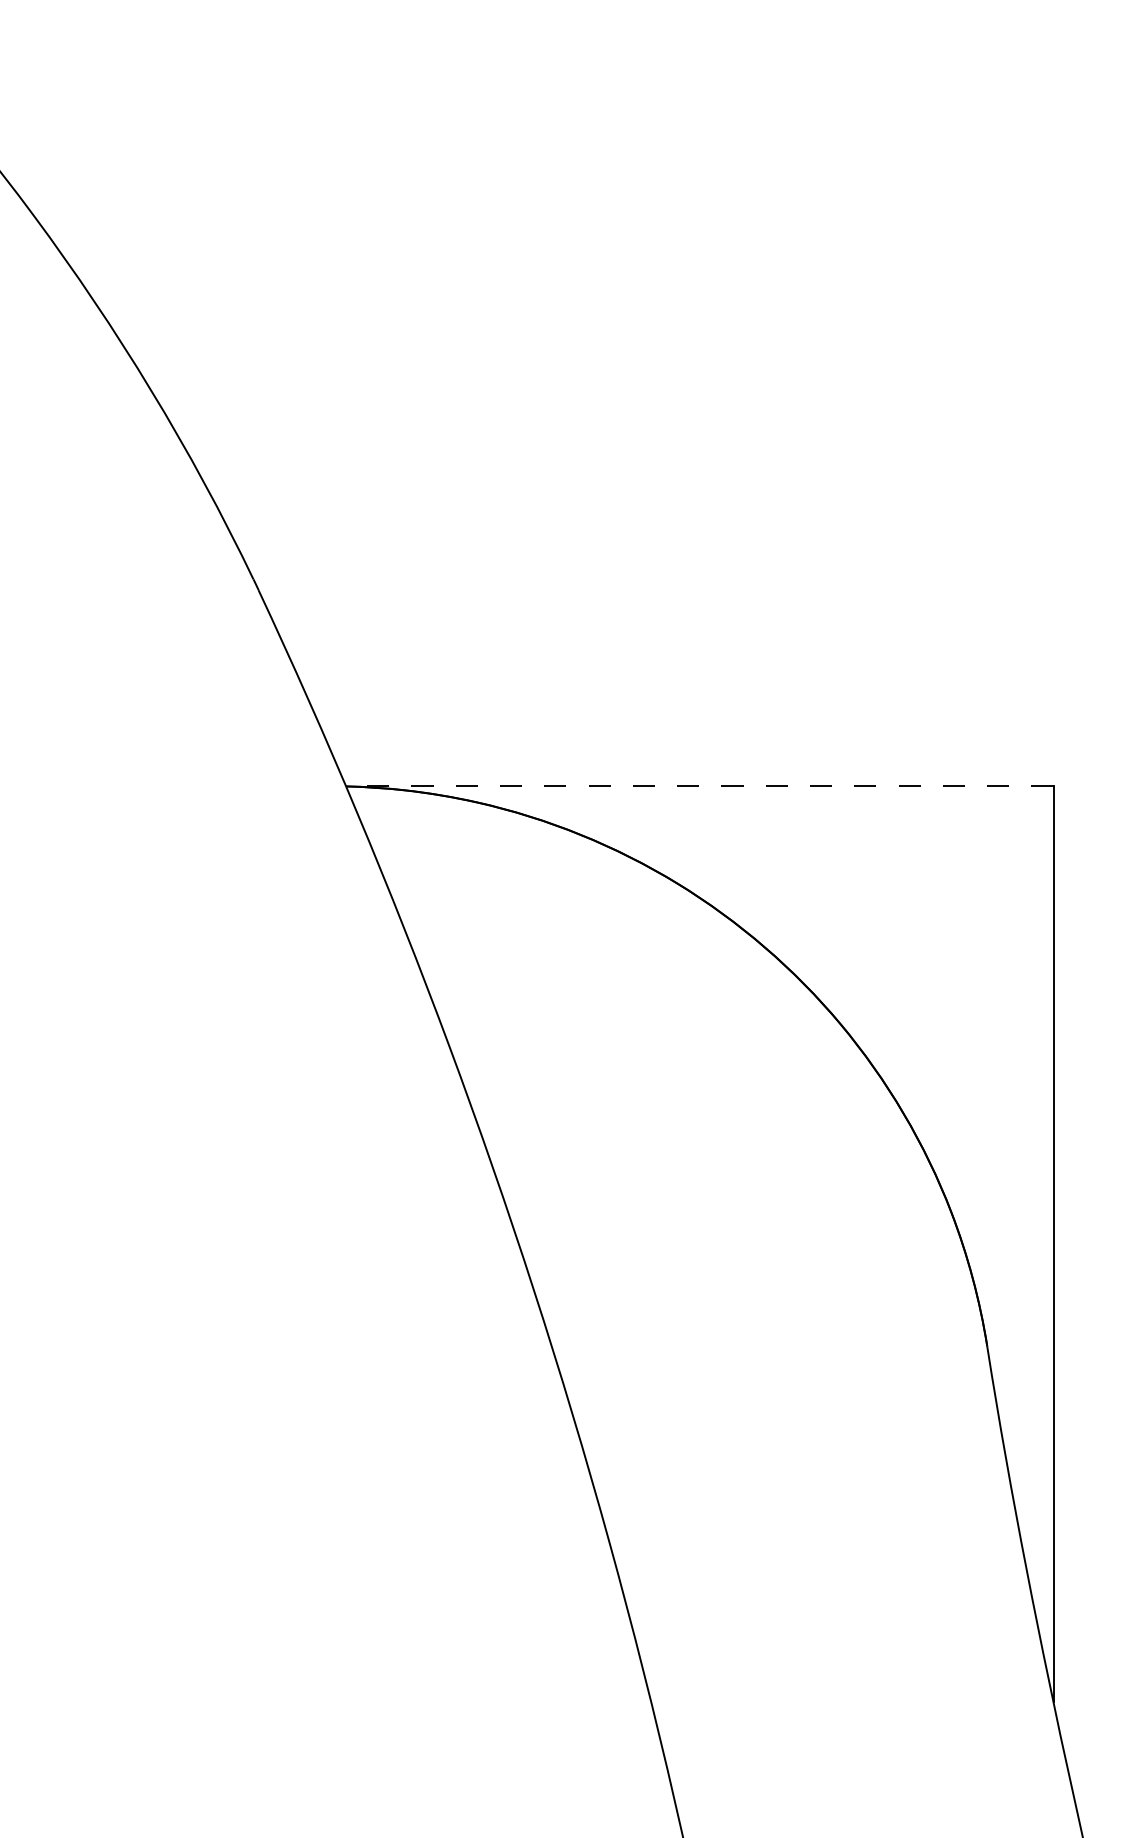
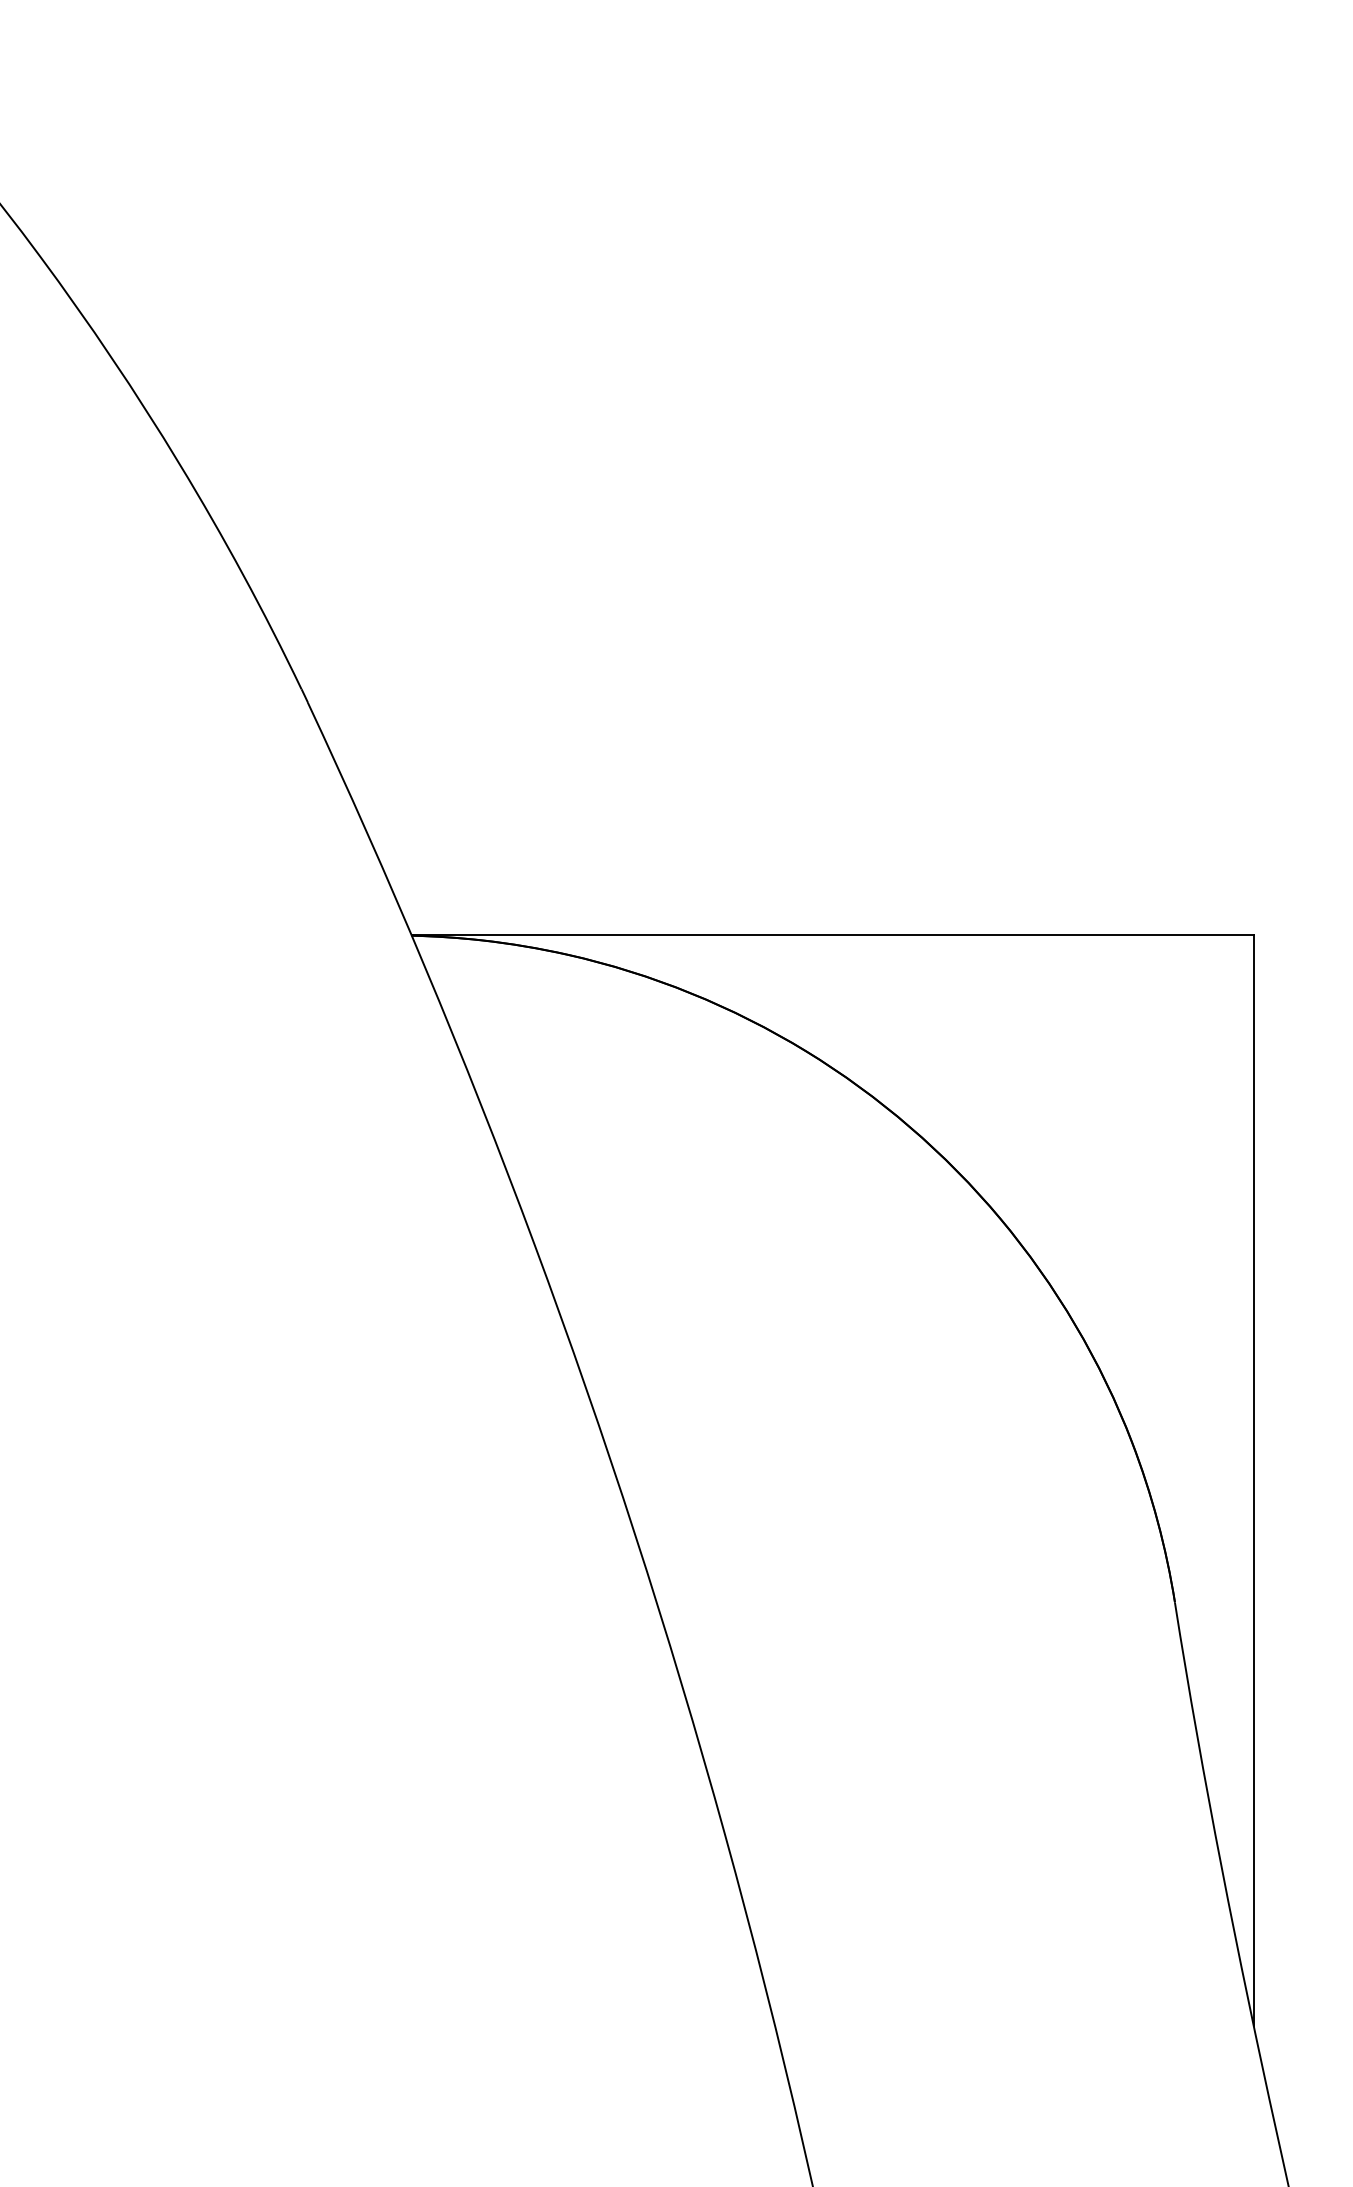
line: (699, 786) -> (832, 935), dashed -> solid

